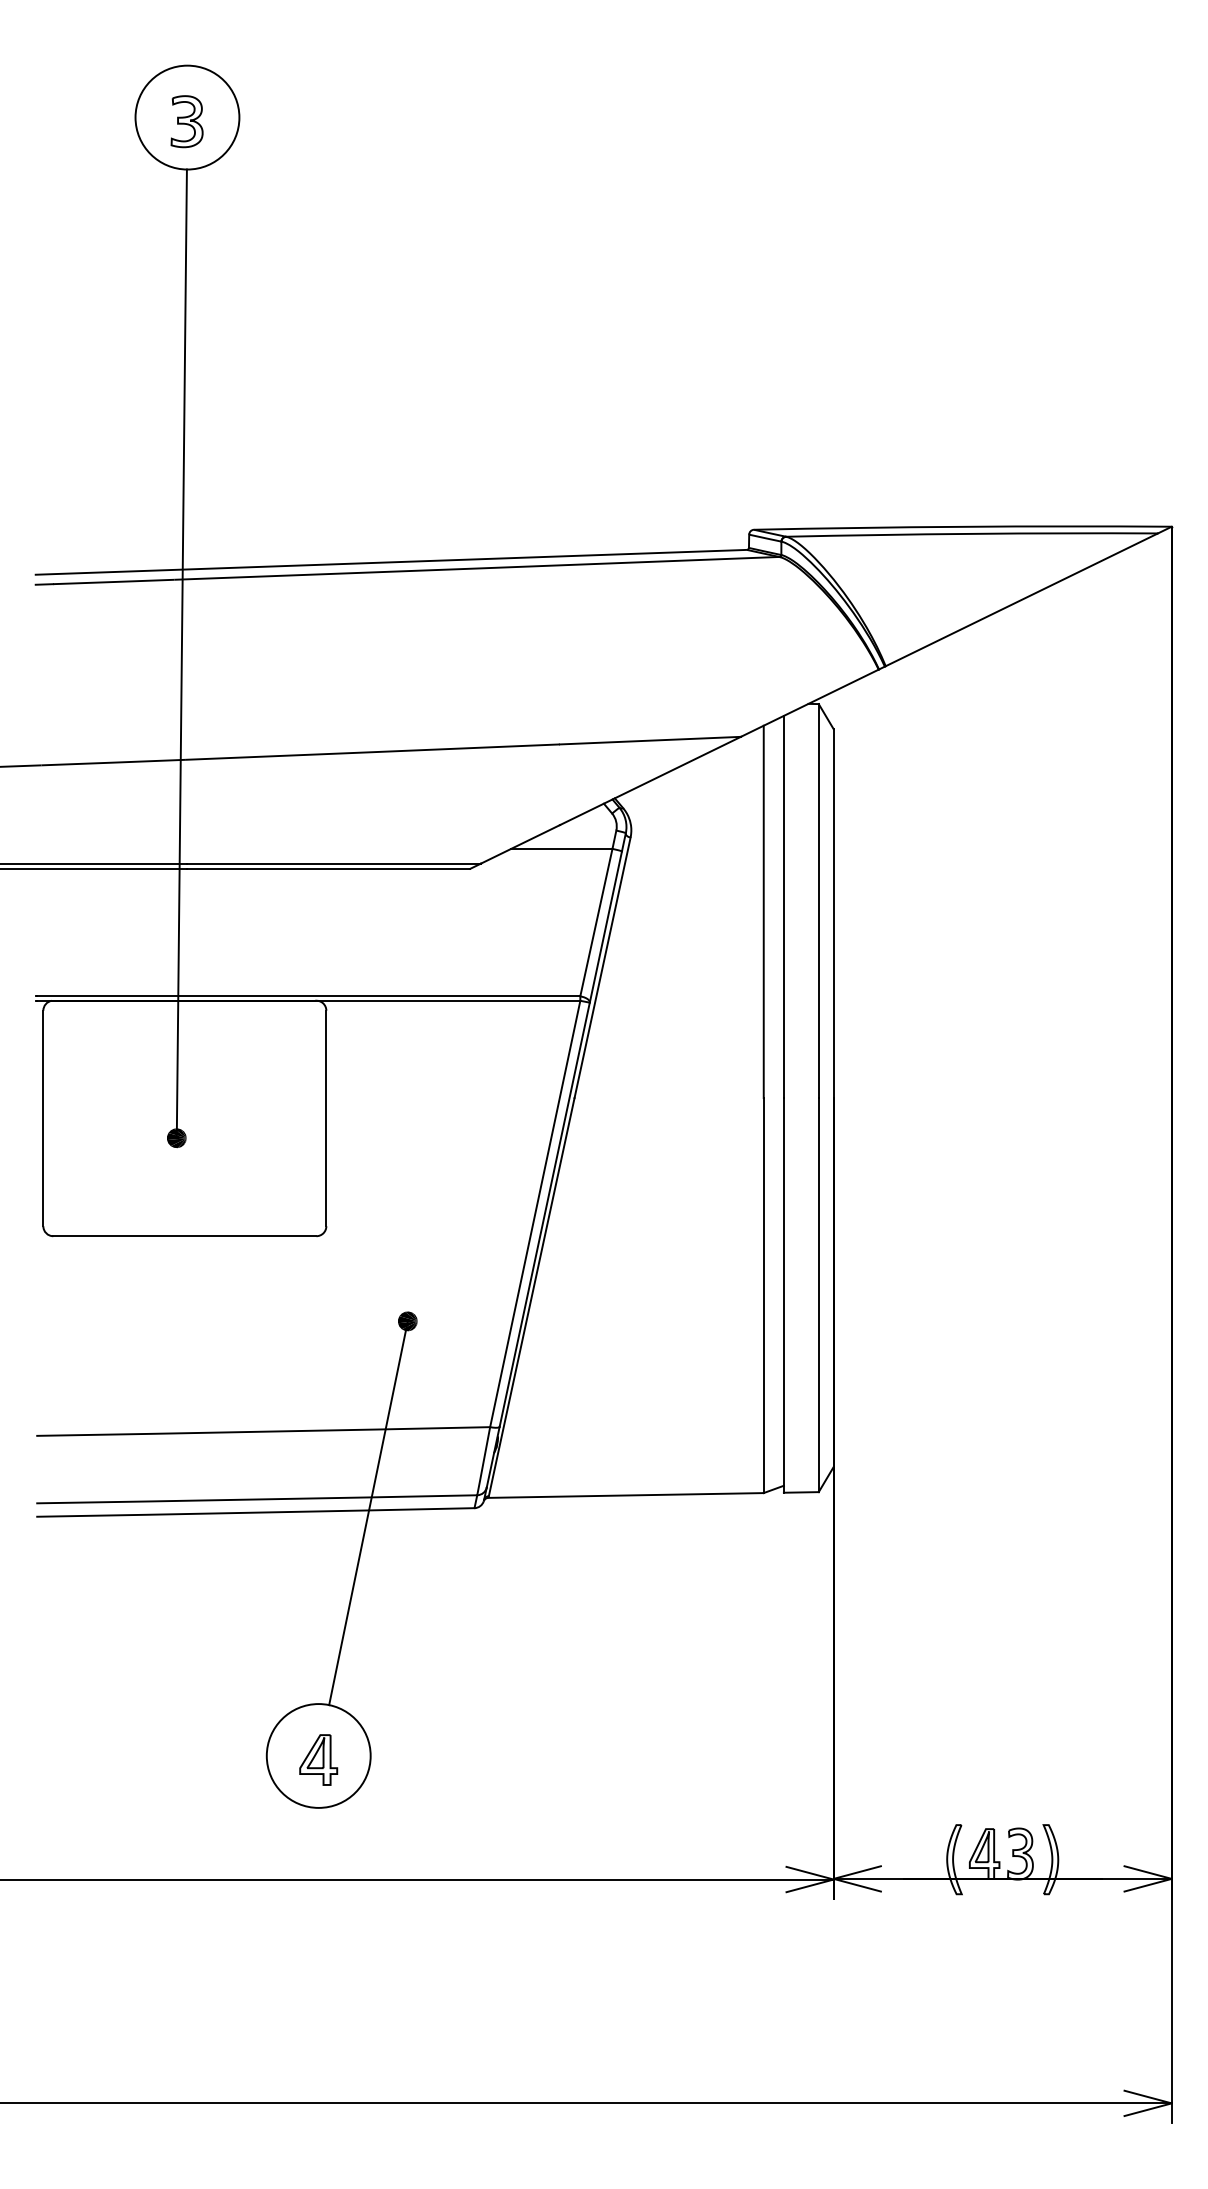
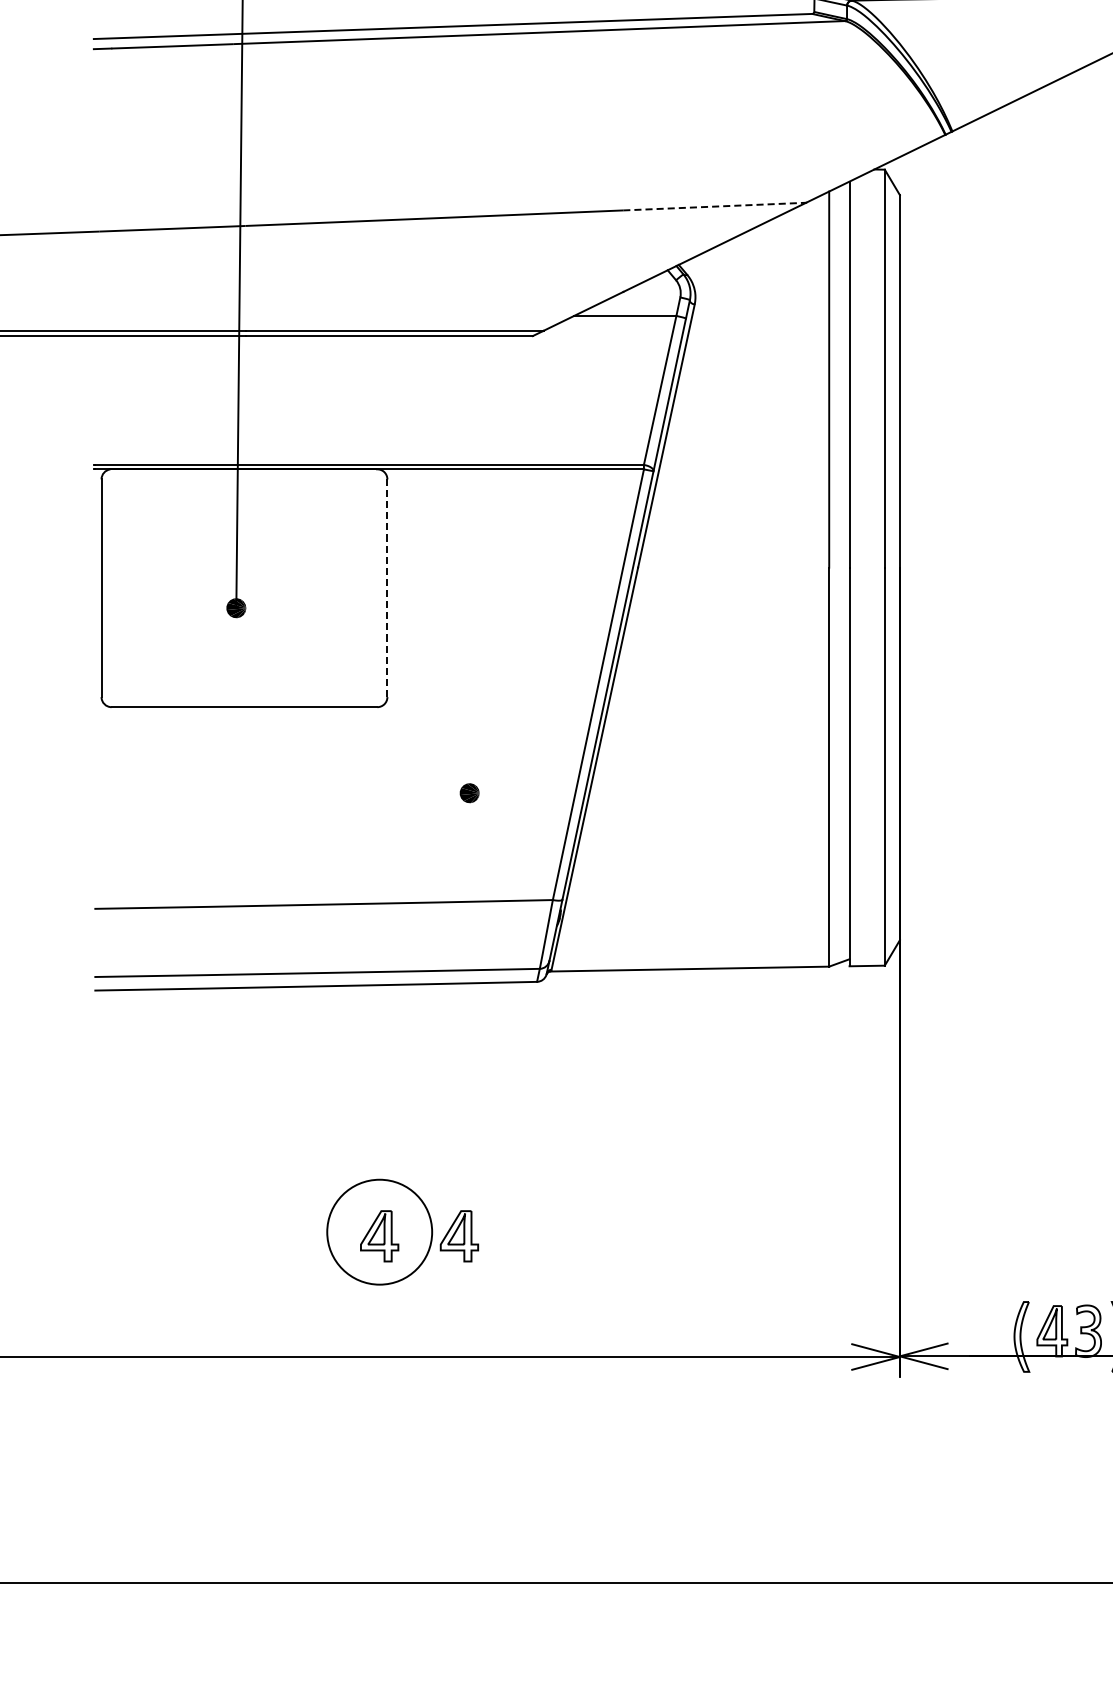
line: (650, 740) -> (714, 206), solid -> dashed
line: (326, 1118) -> (387, 588), solid -> dashed
line: (368, 1513) -> (429, 987), removed
part: (397, 1759) -> (459, 1235), added

